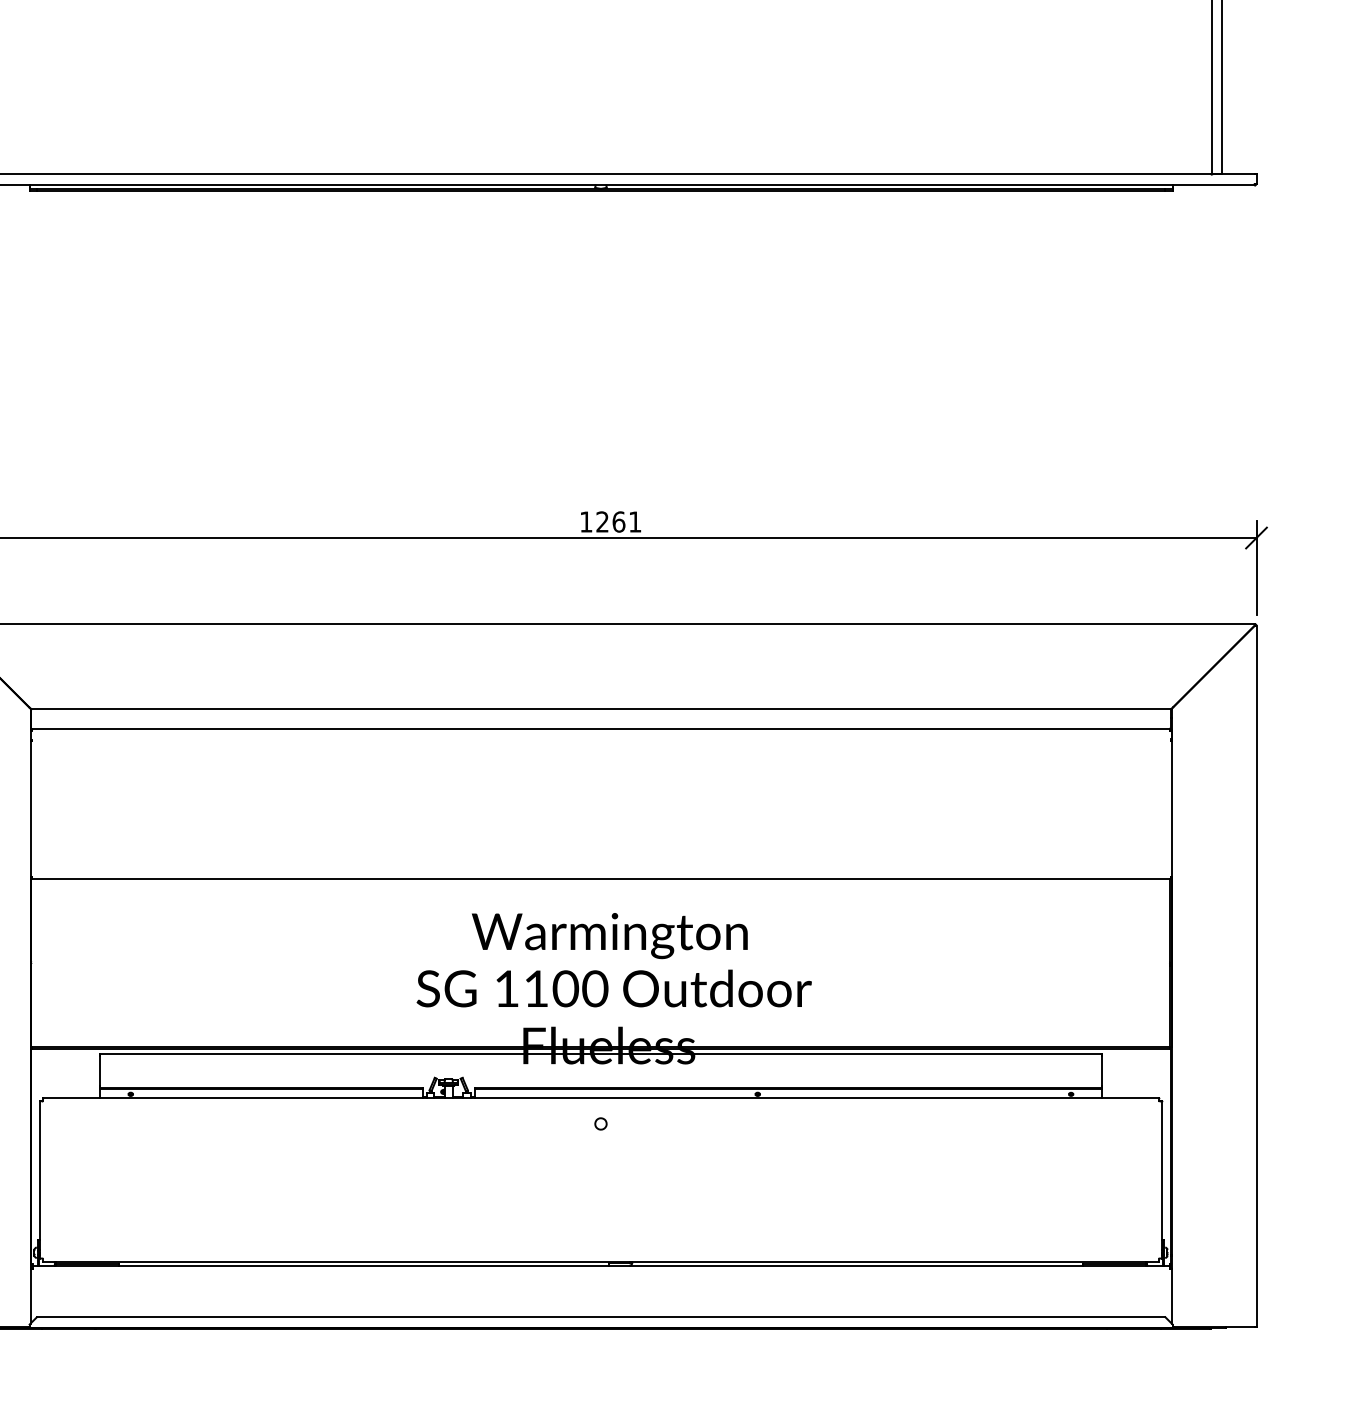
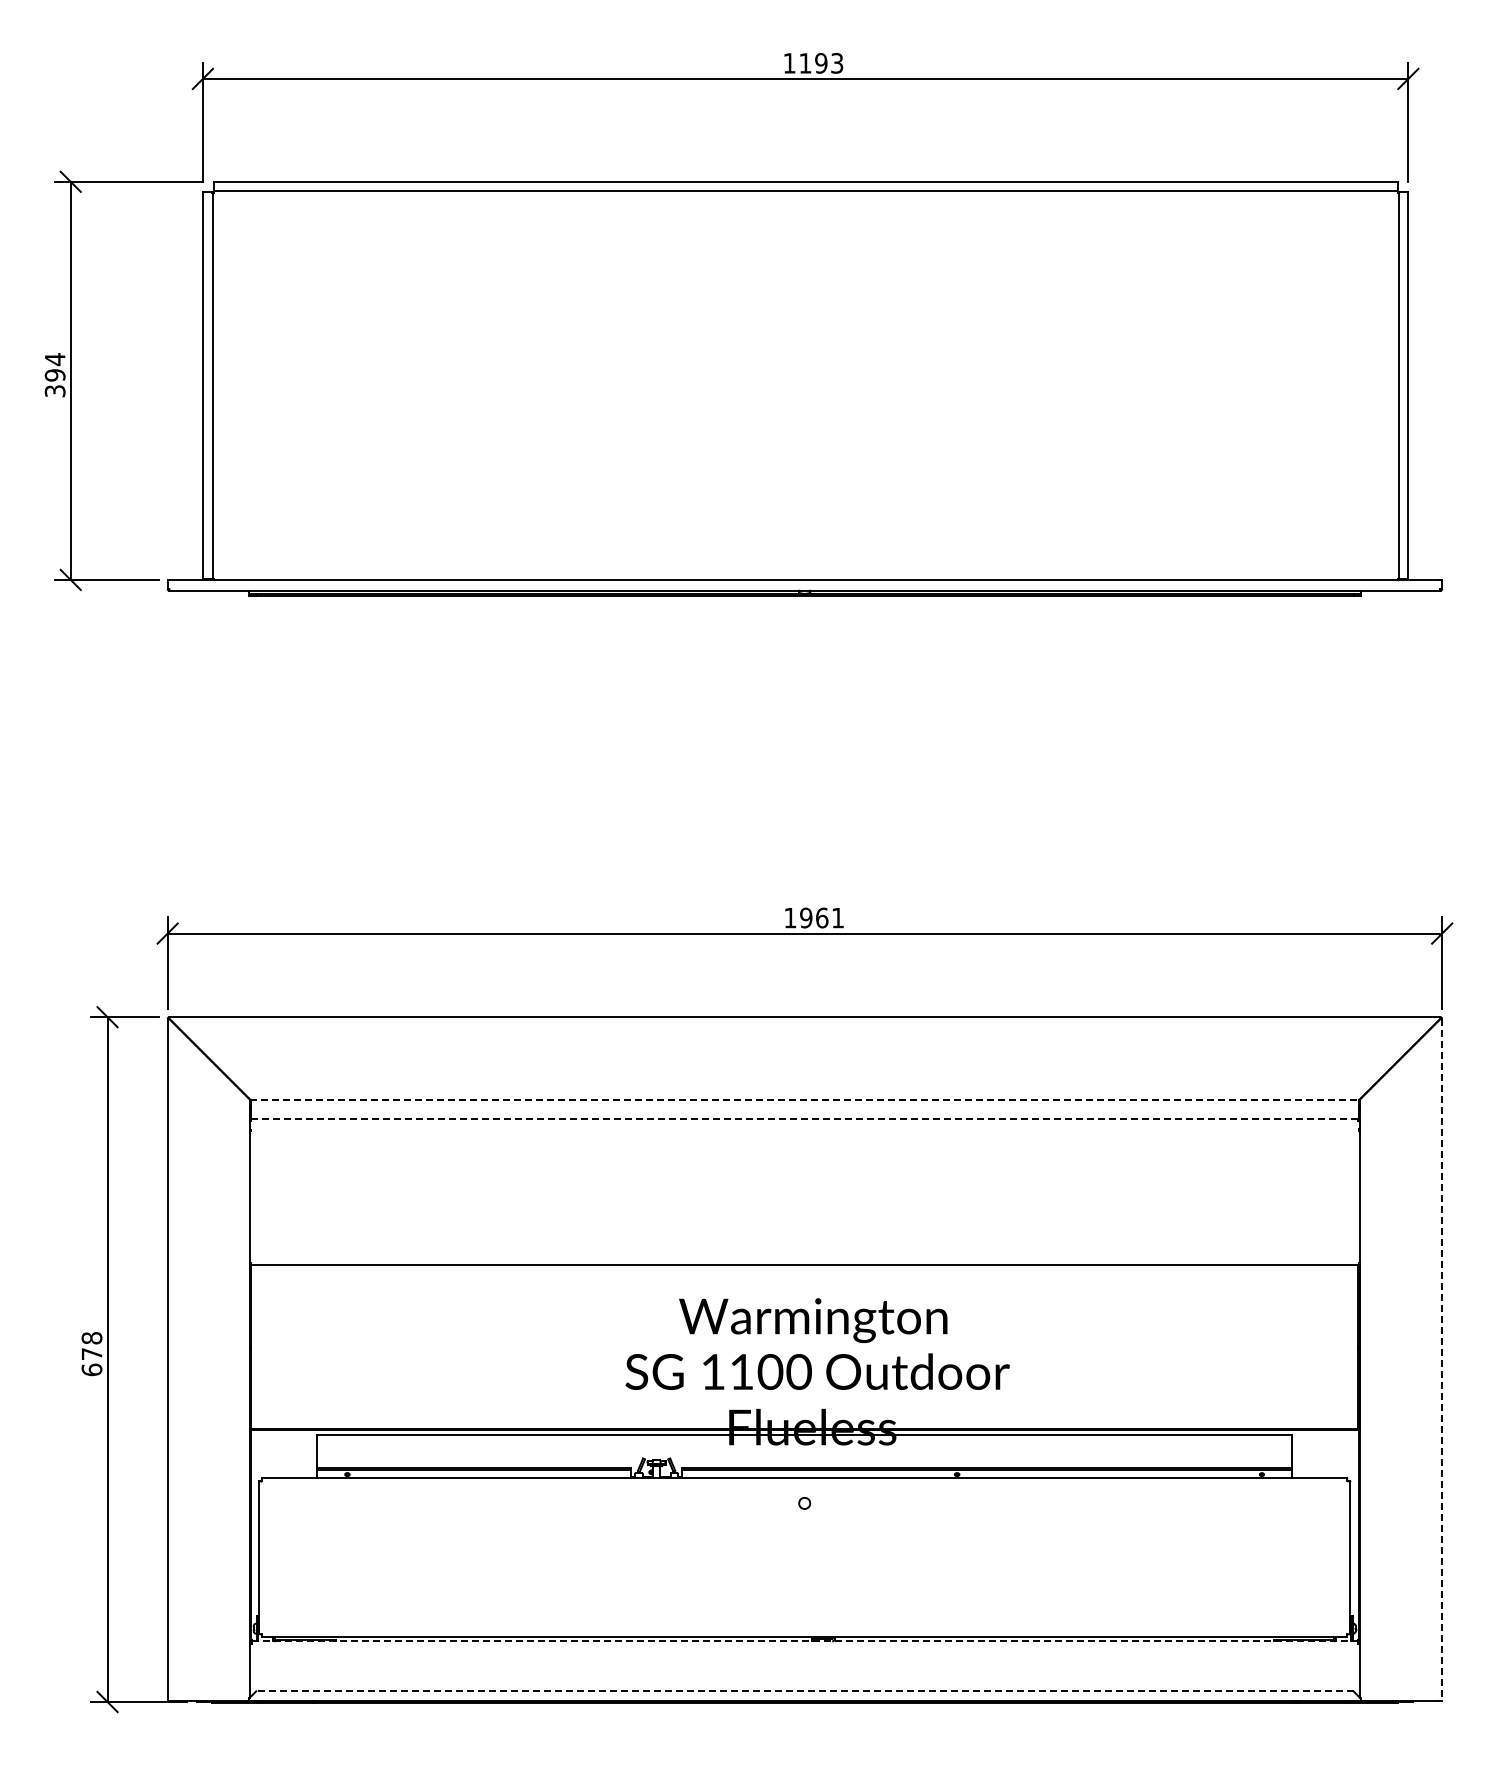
text: (602, 521) -> (806, 917), 1261 -> 1961
line: (600, 708) -> (804, 1099), solid -> dashed
line: (600, 728) -> (804, 1118), solid -> dashed
line: (1256, 977) -> (1442, 1360), solid -> dashed
line: (600, 1265) -> (804, 1641), solid -> dashed
line: (600, 1317) -> (804, 1691), solid -> dashed

